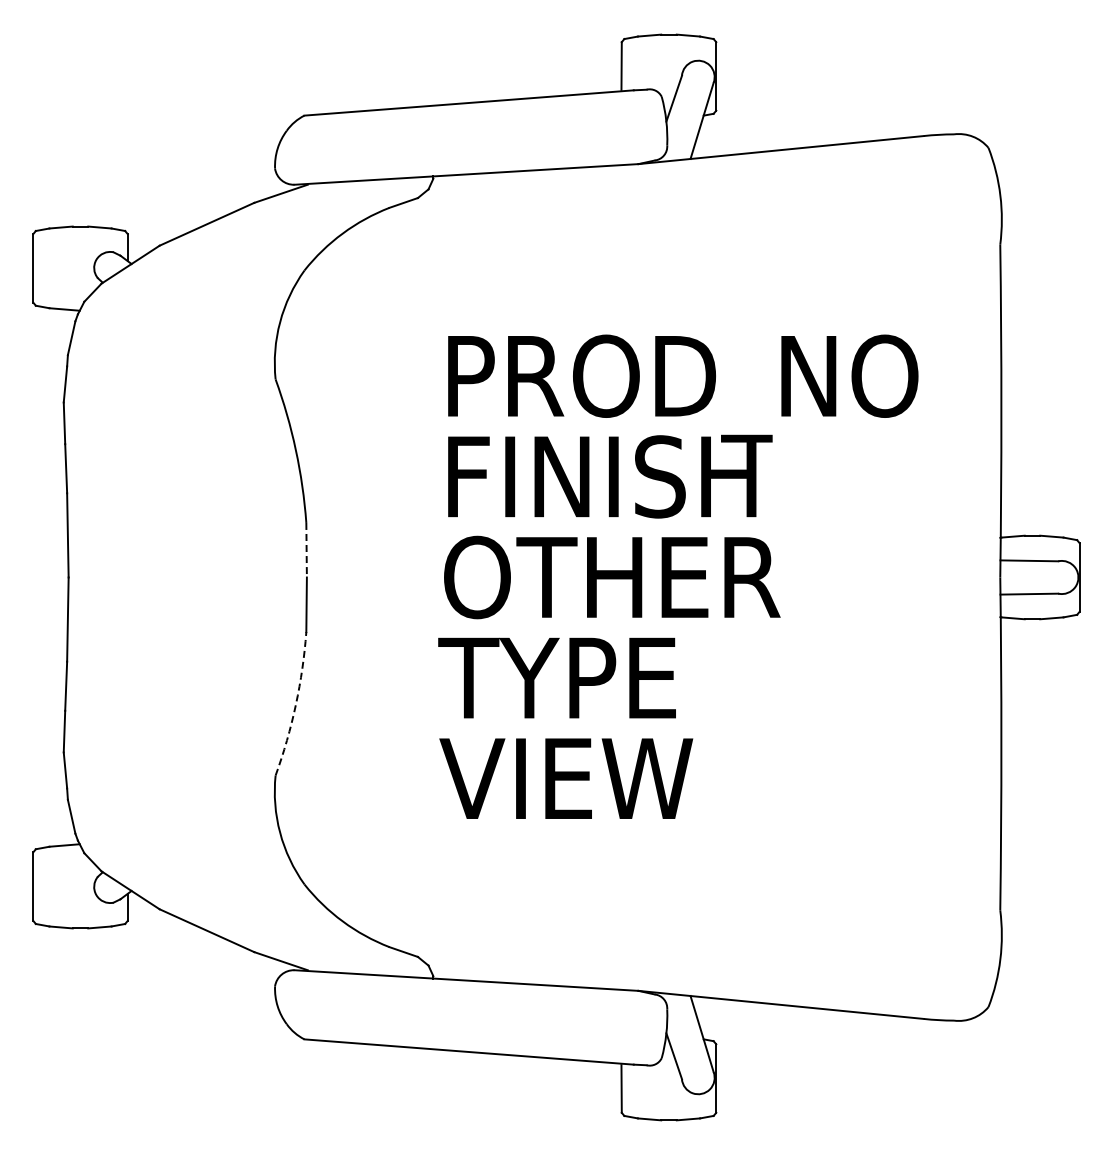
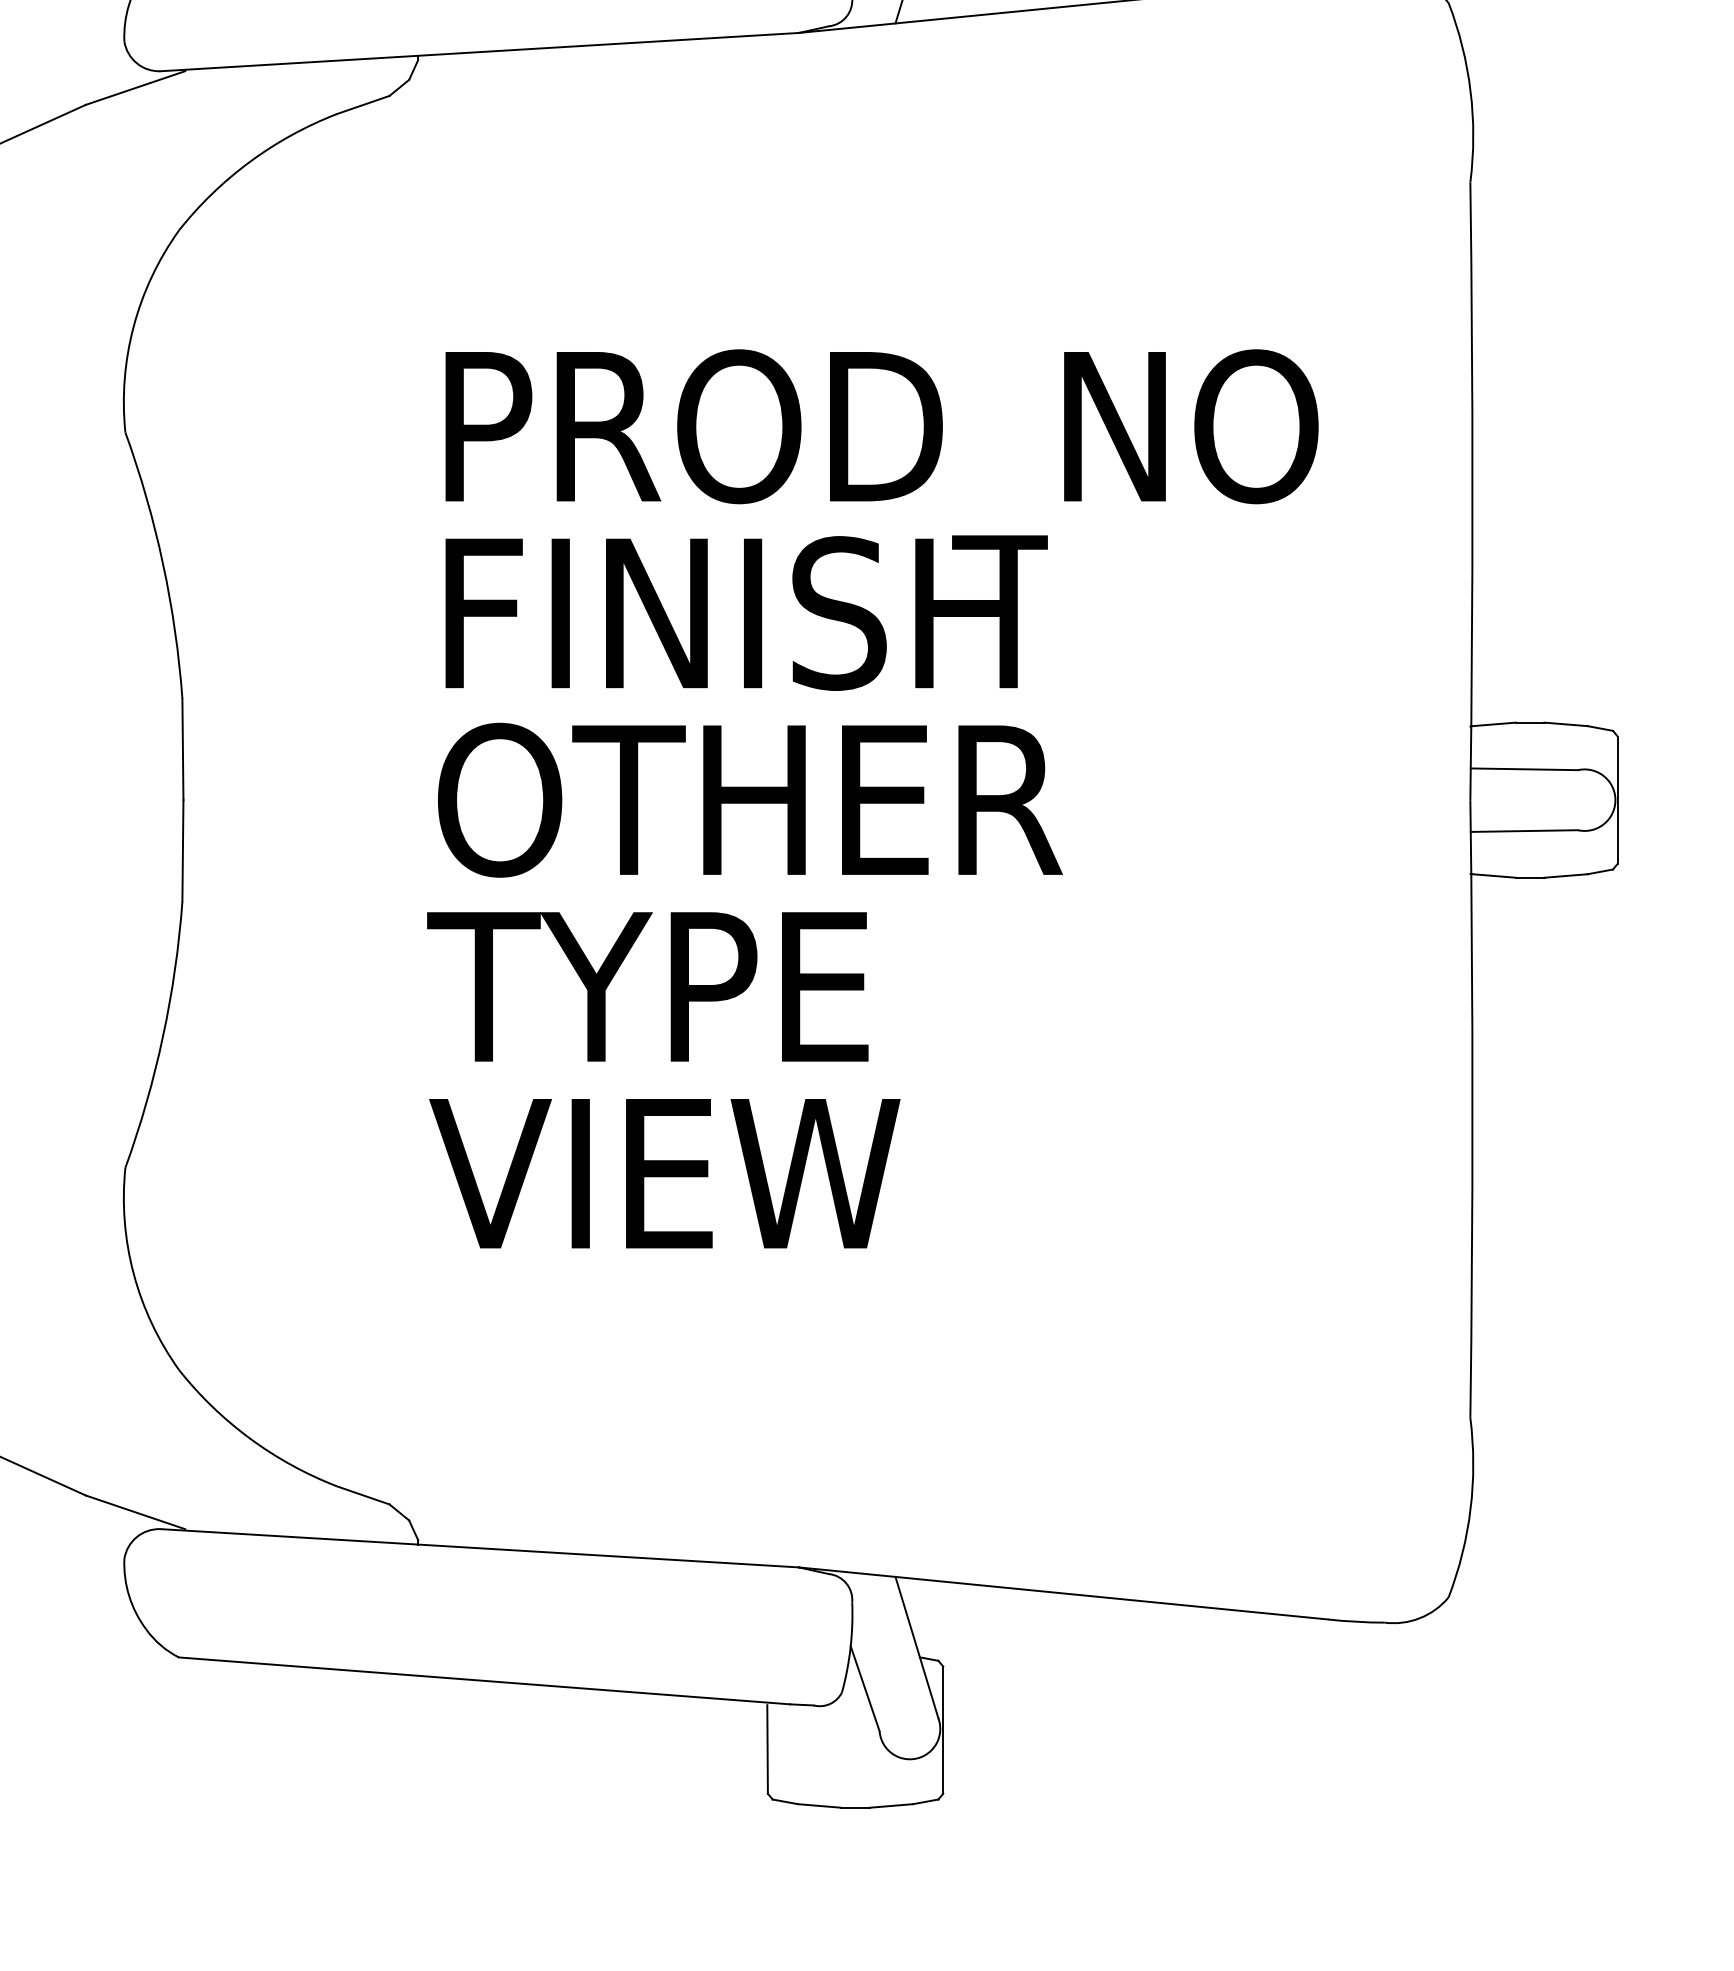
line: (306, 550) -> (182, 750), dashed -> solid
arc: (295, 704) -> (162, 1035), dashed -> solid

